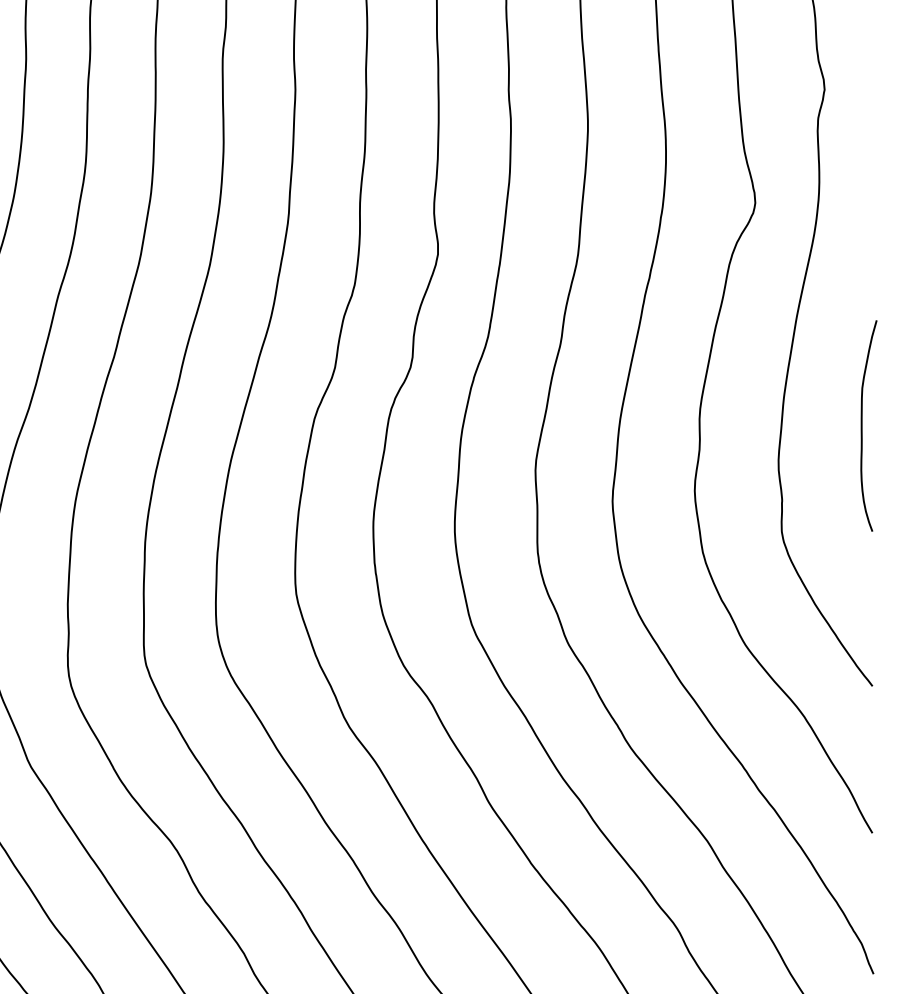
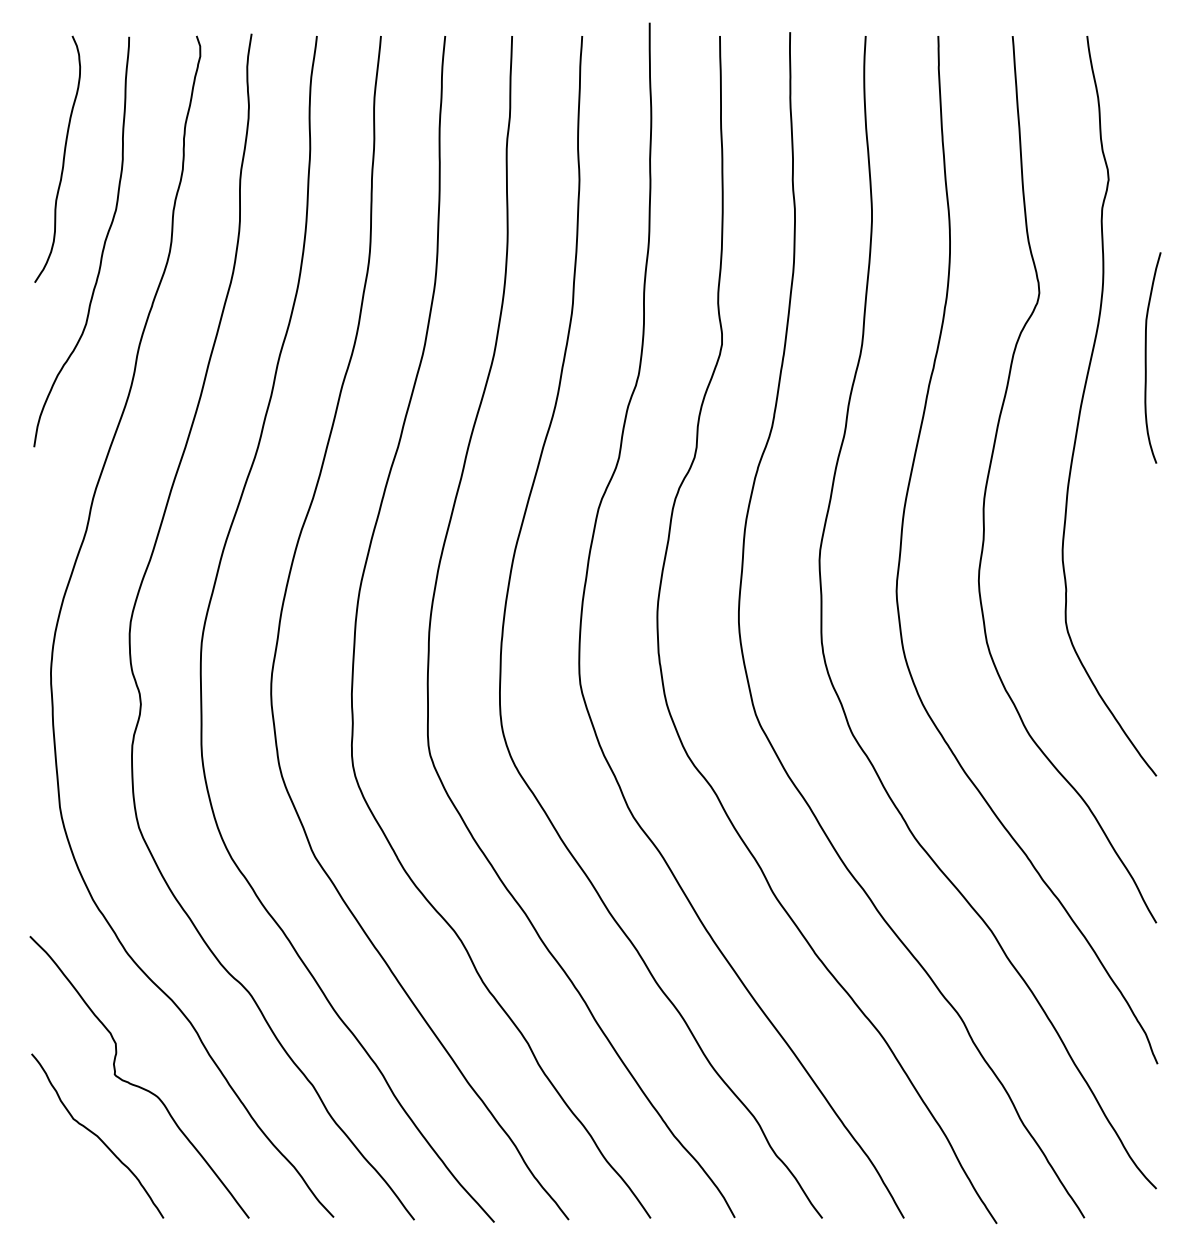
curve: (862, 425) -> (1146, 357), moved

